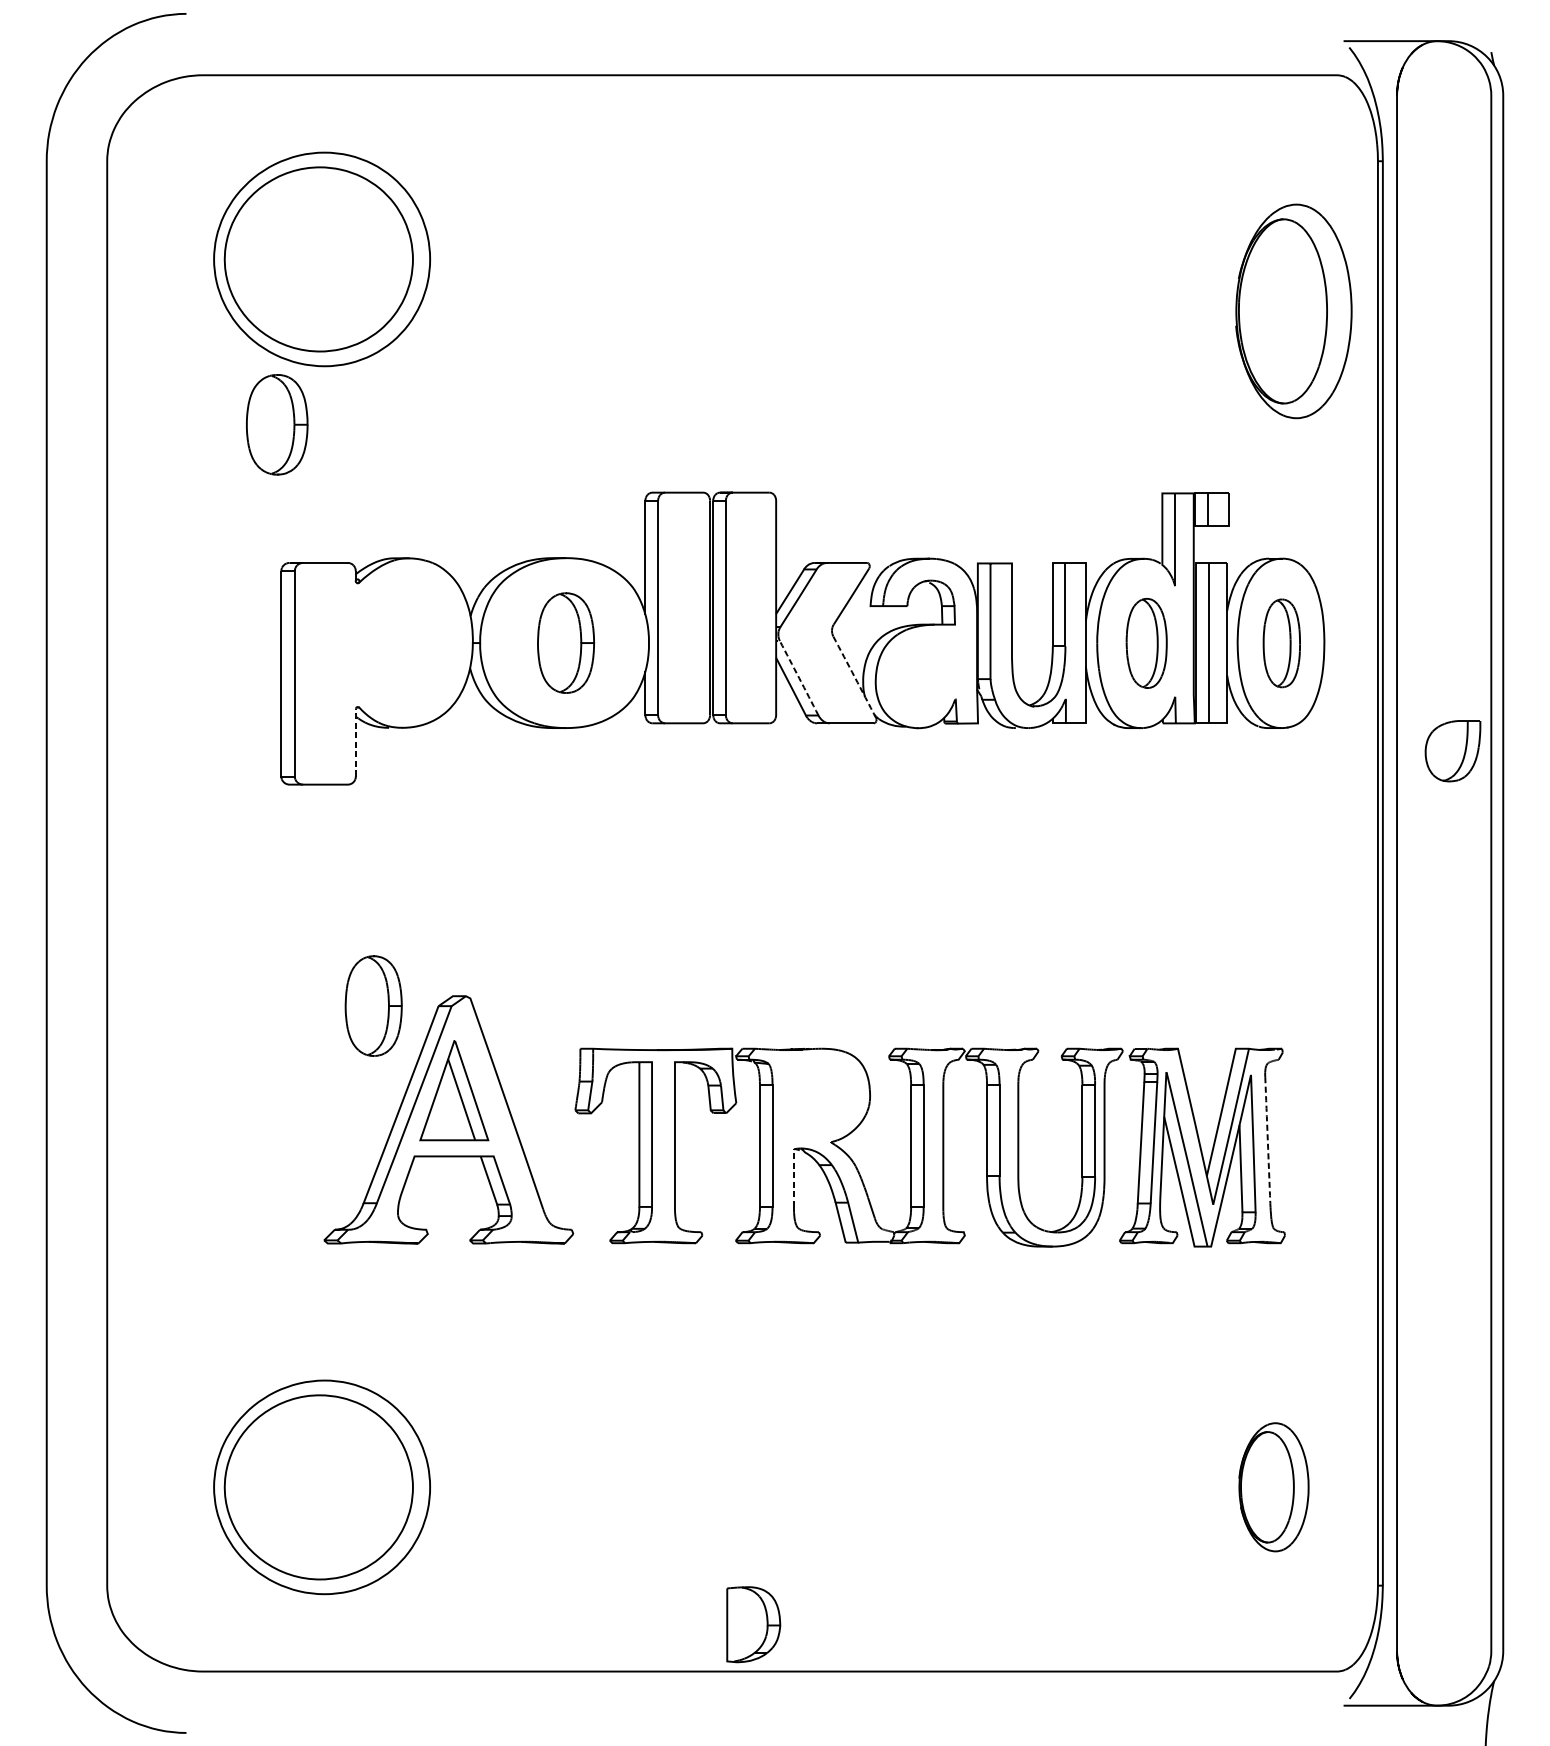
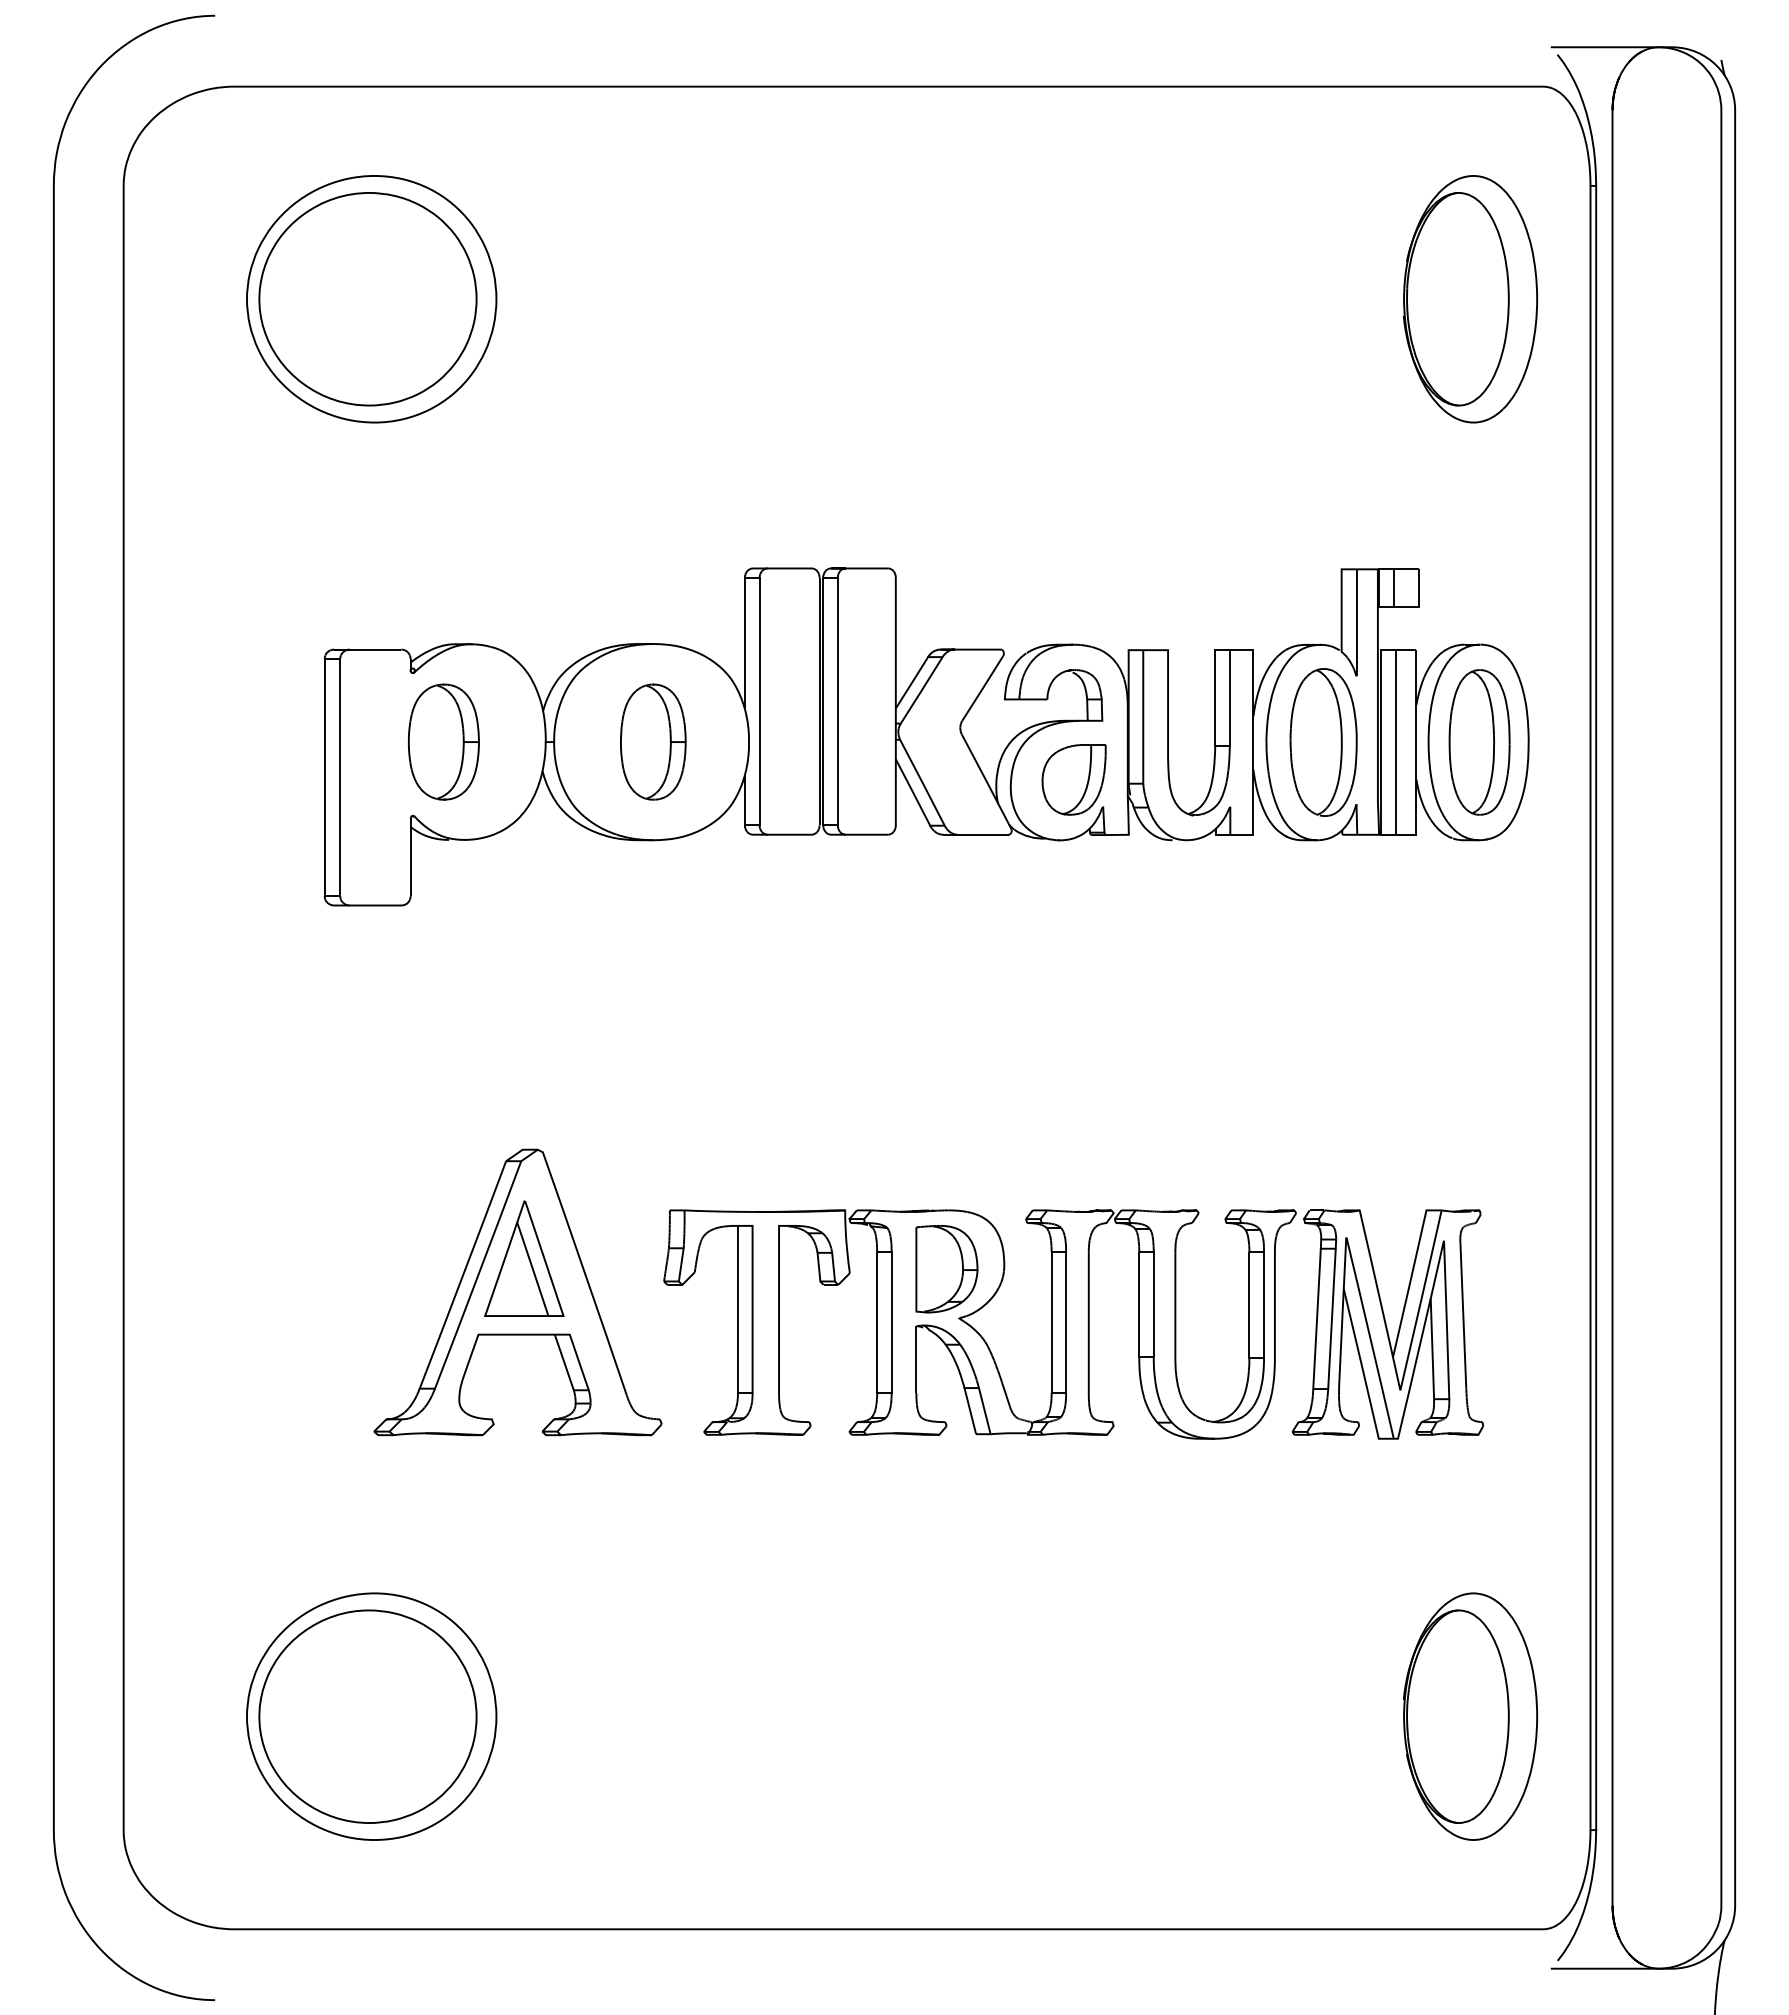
part: (1293, 311) -> (1470, 299), moved
part: (276, 424) -> (443, 741), moved
part: (1146, 643) -> (1323, 742), size x1.43
part: (1281, 643) -> (1479, 742), size x1.43
line: (798, 676) -> (921, 780), dashed -> solid
arc: (854, 677) -> (986, 781), dashed -> solid
line: (355, 743) -> (410, 857), dashed -> solid
part: (1452, 750) -> (1073, 779), moved
part: (373, 1005) -> (431, 1160), removed
arc: (1267, 1139) -> (1463, 1315), dashed -> solid
line: (794, 1177) -> (916, 1359), dashed -> solid
part: (1273, 1487) -> (1470, 1716), size x1.67
part: (753, 1624) -> (946, 1269), moved

